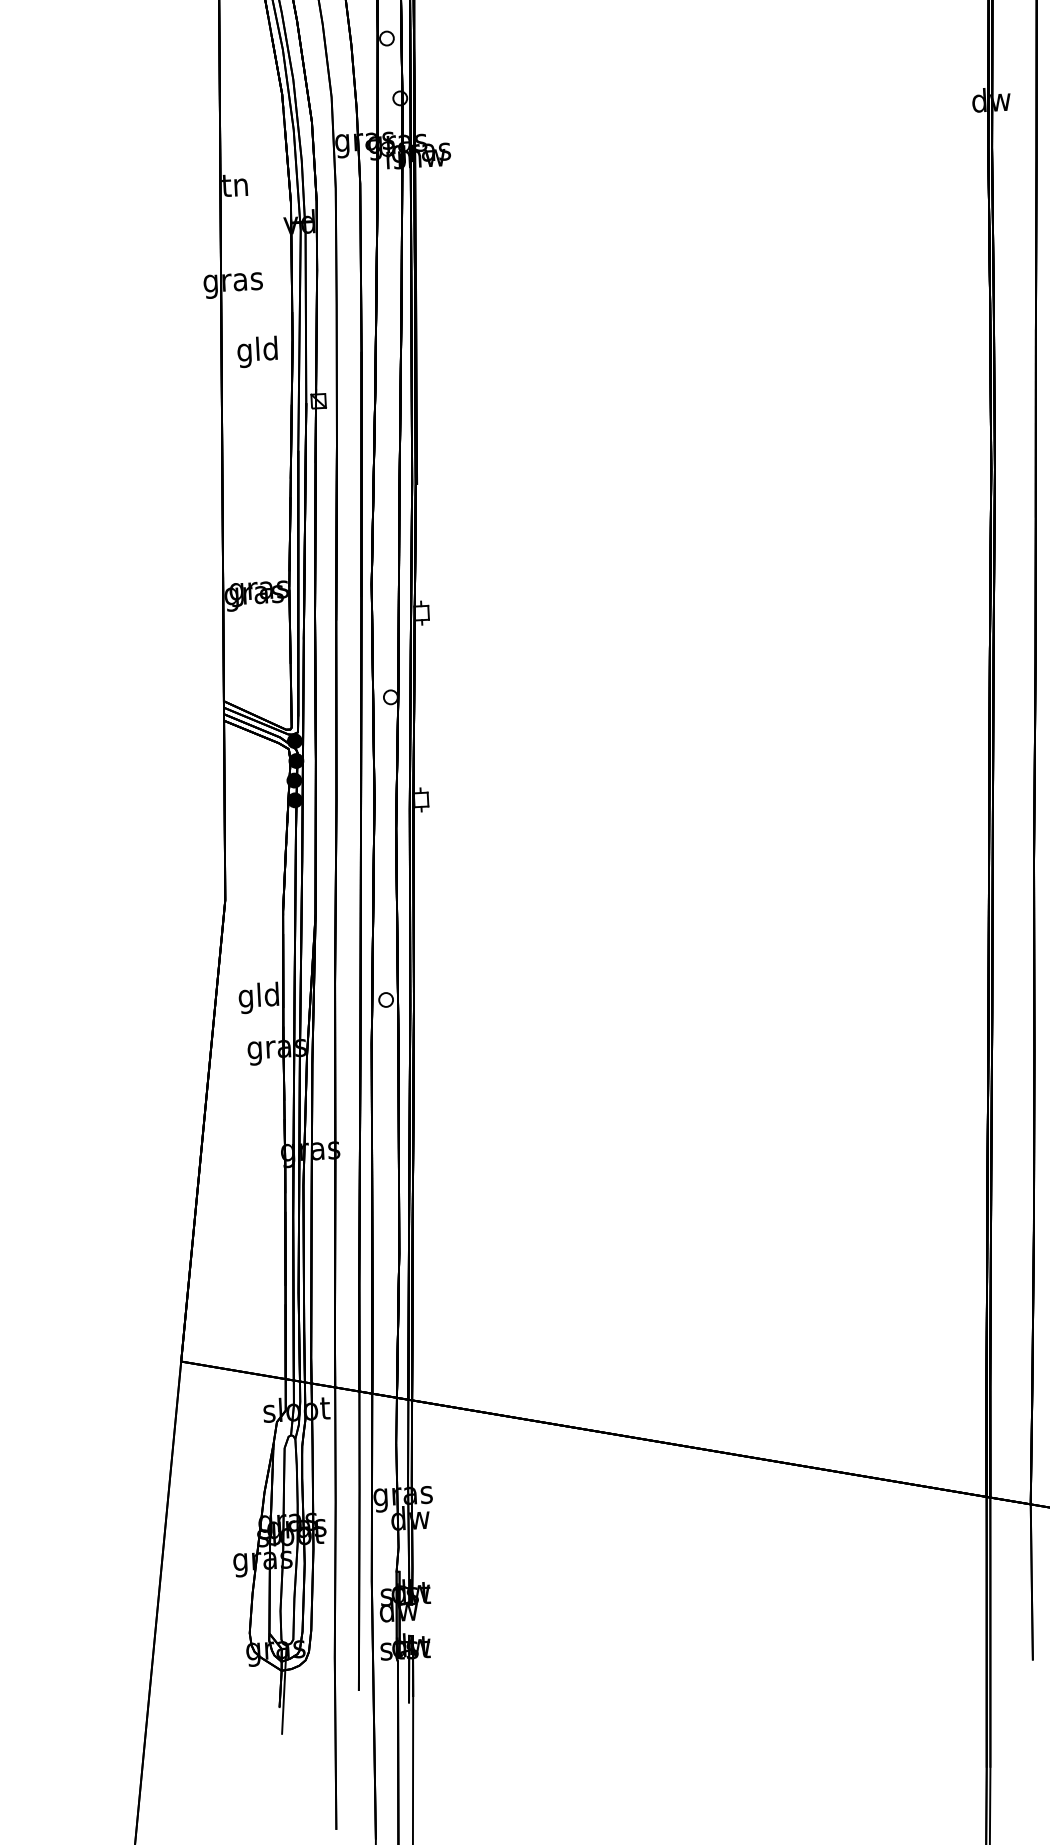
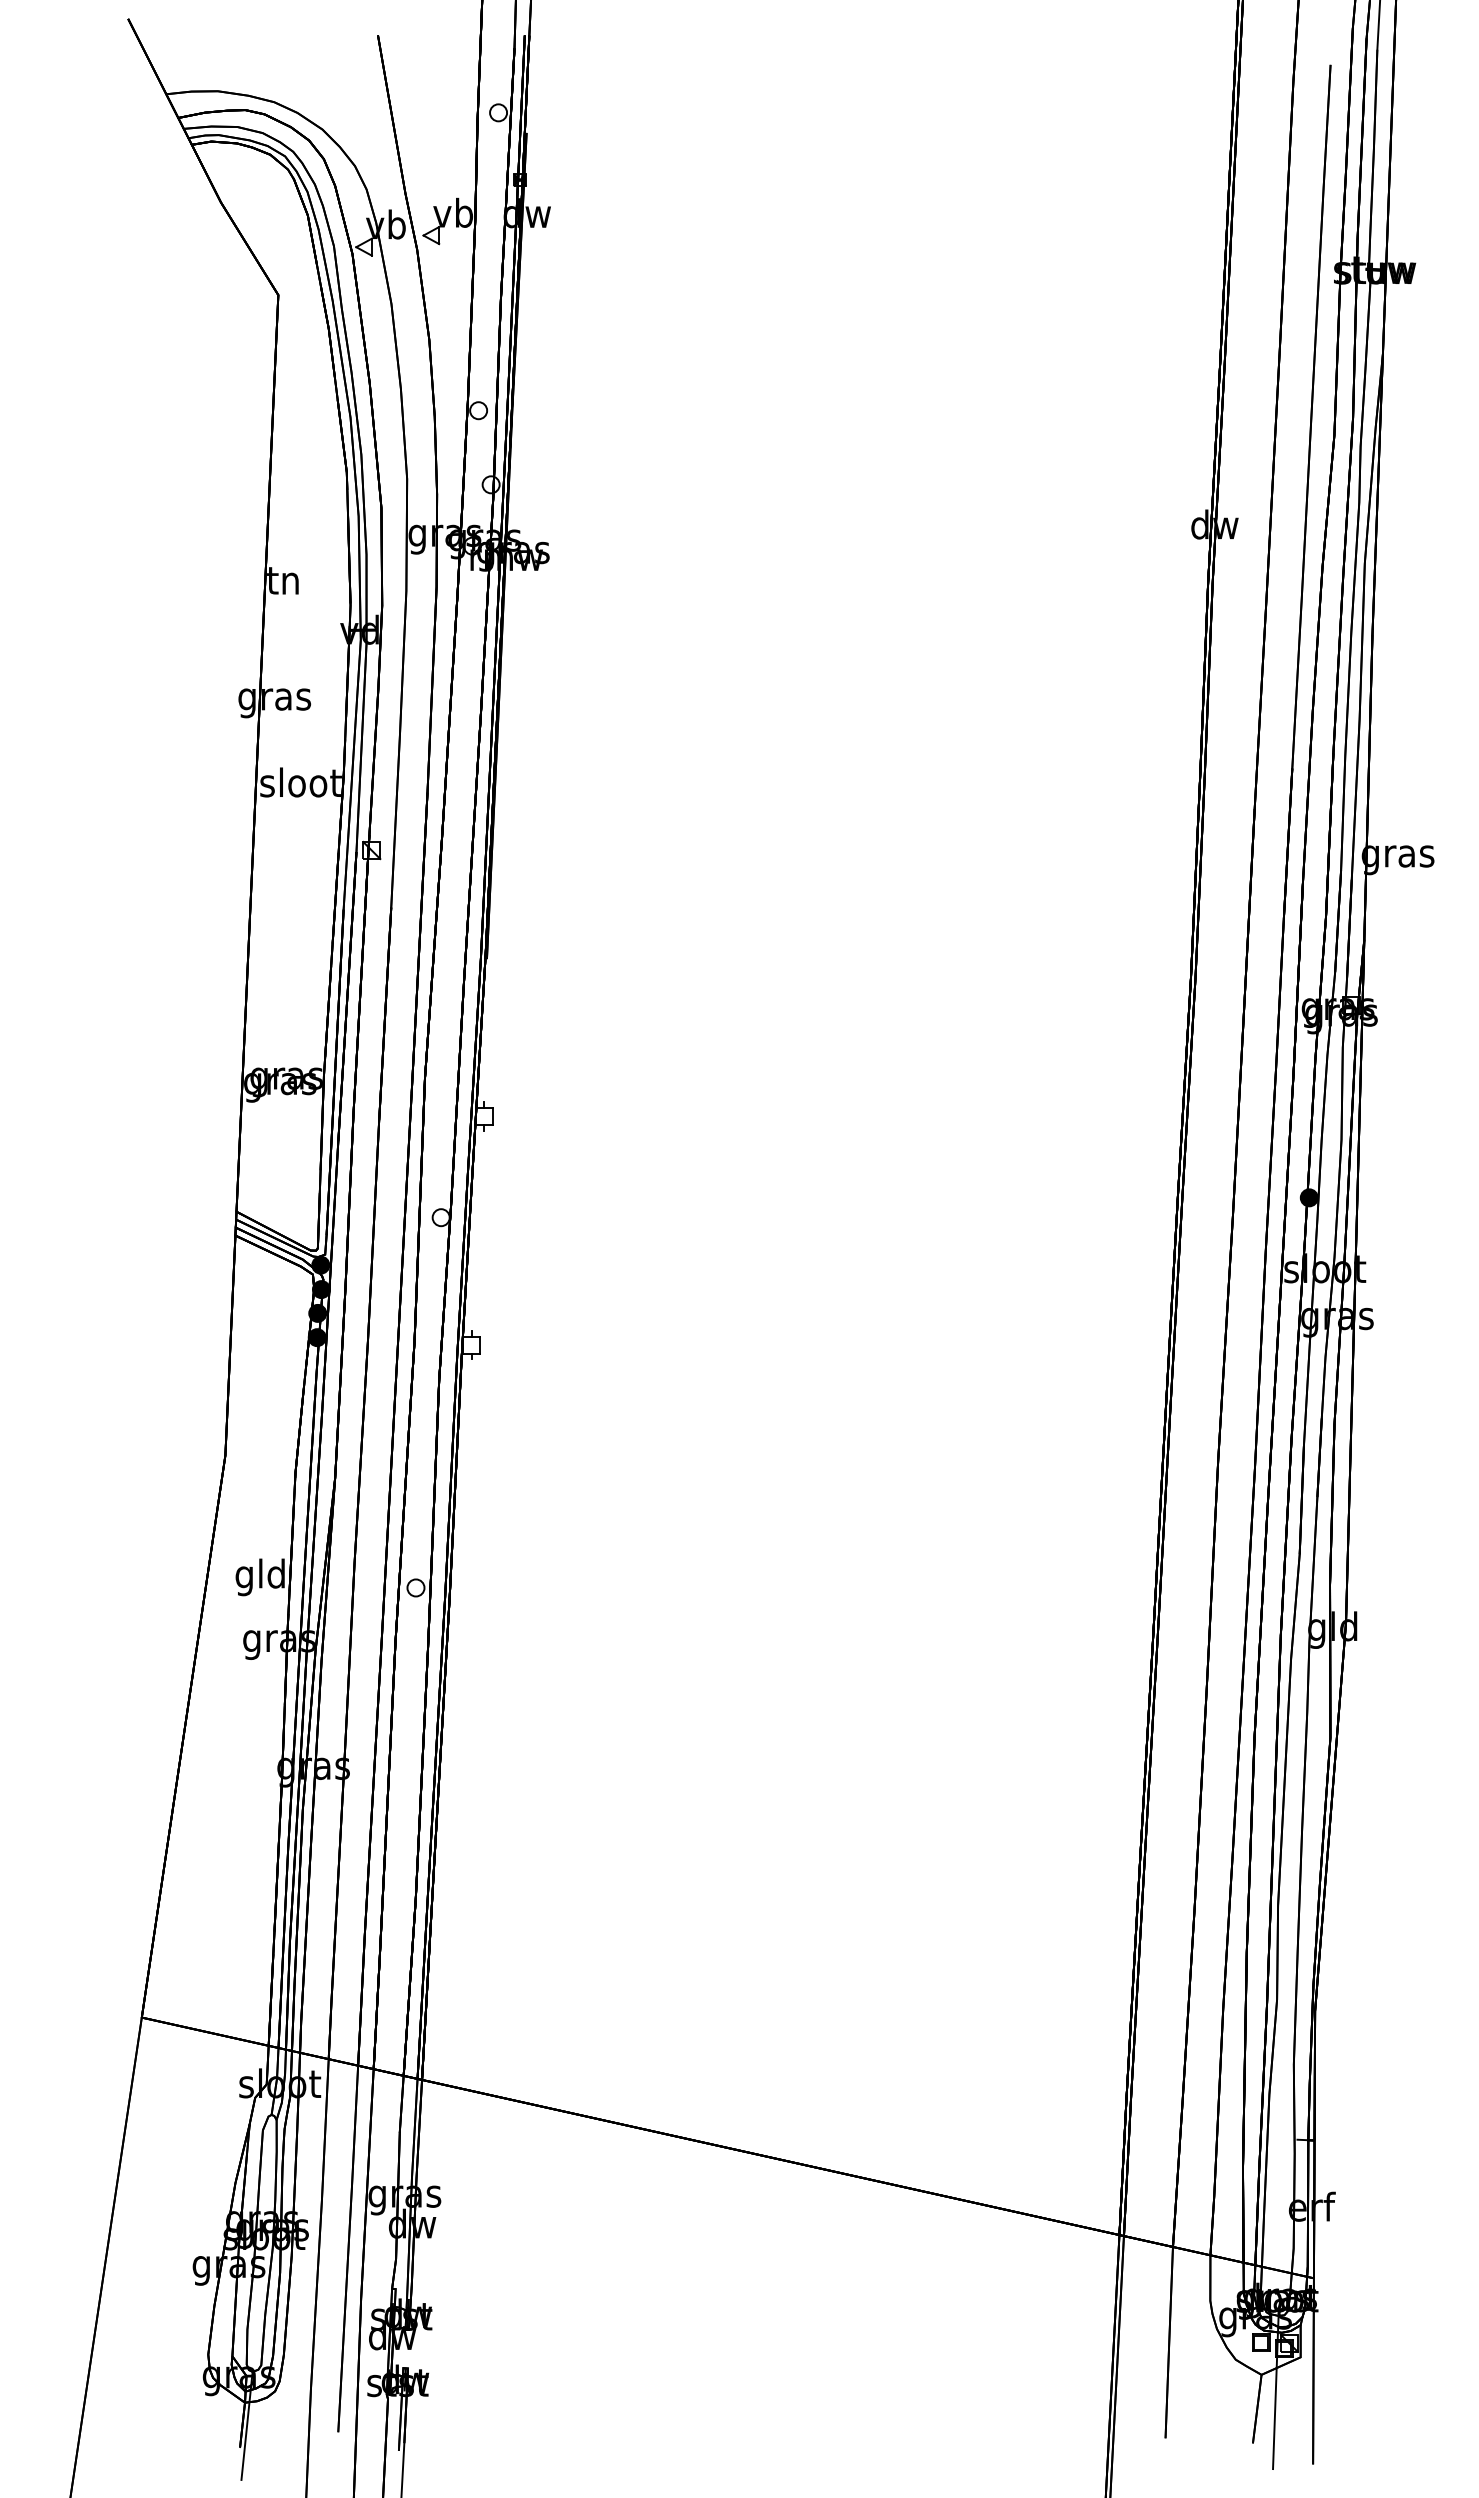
text: (257, 352) -> (300, 786), gld -> sloot

